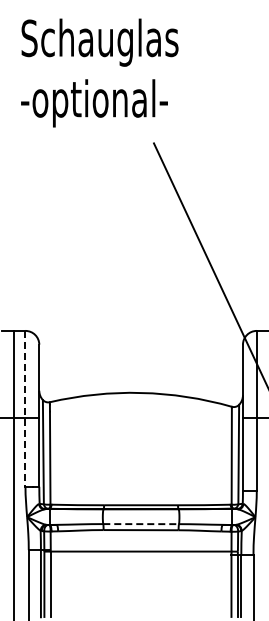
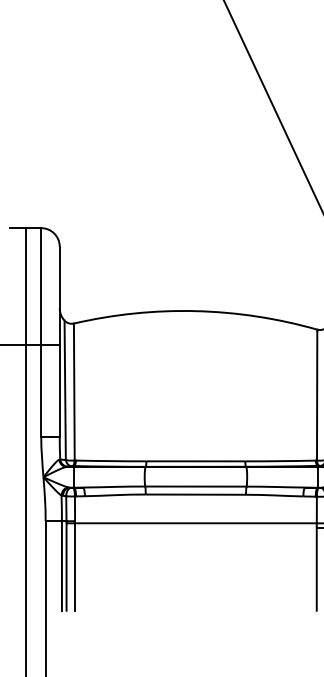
line: (25, 408) -> (41, 331), dashed -> solid
line: (141, 524) -> (196, 487), dashed -> solid

